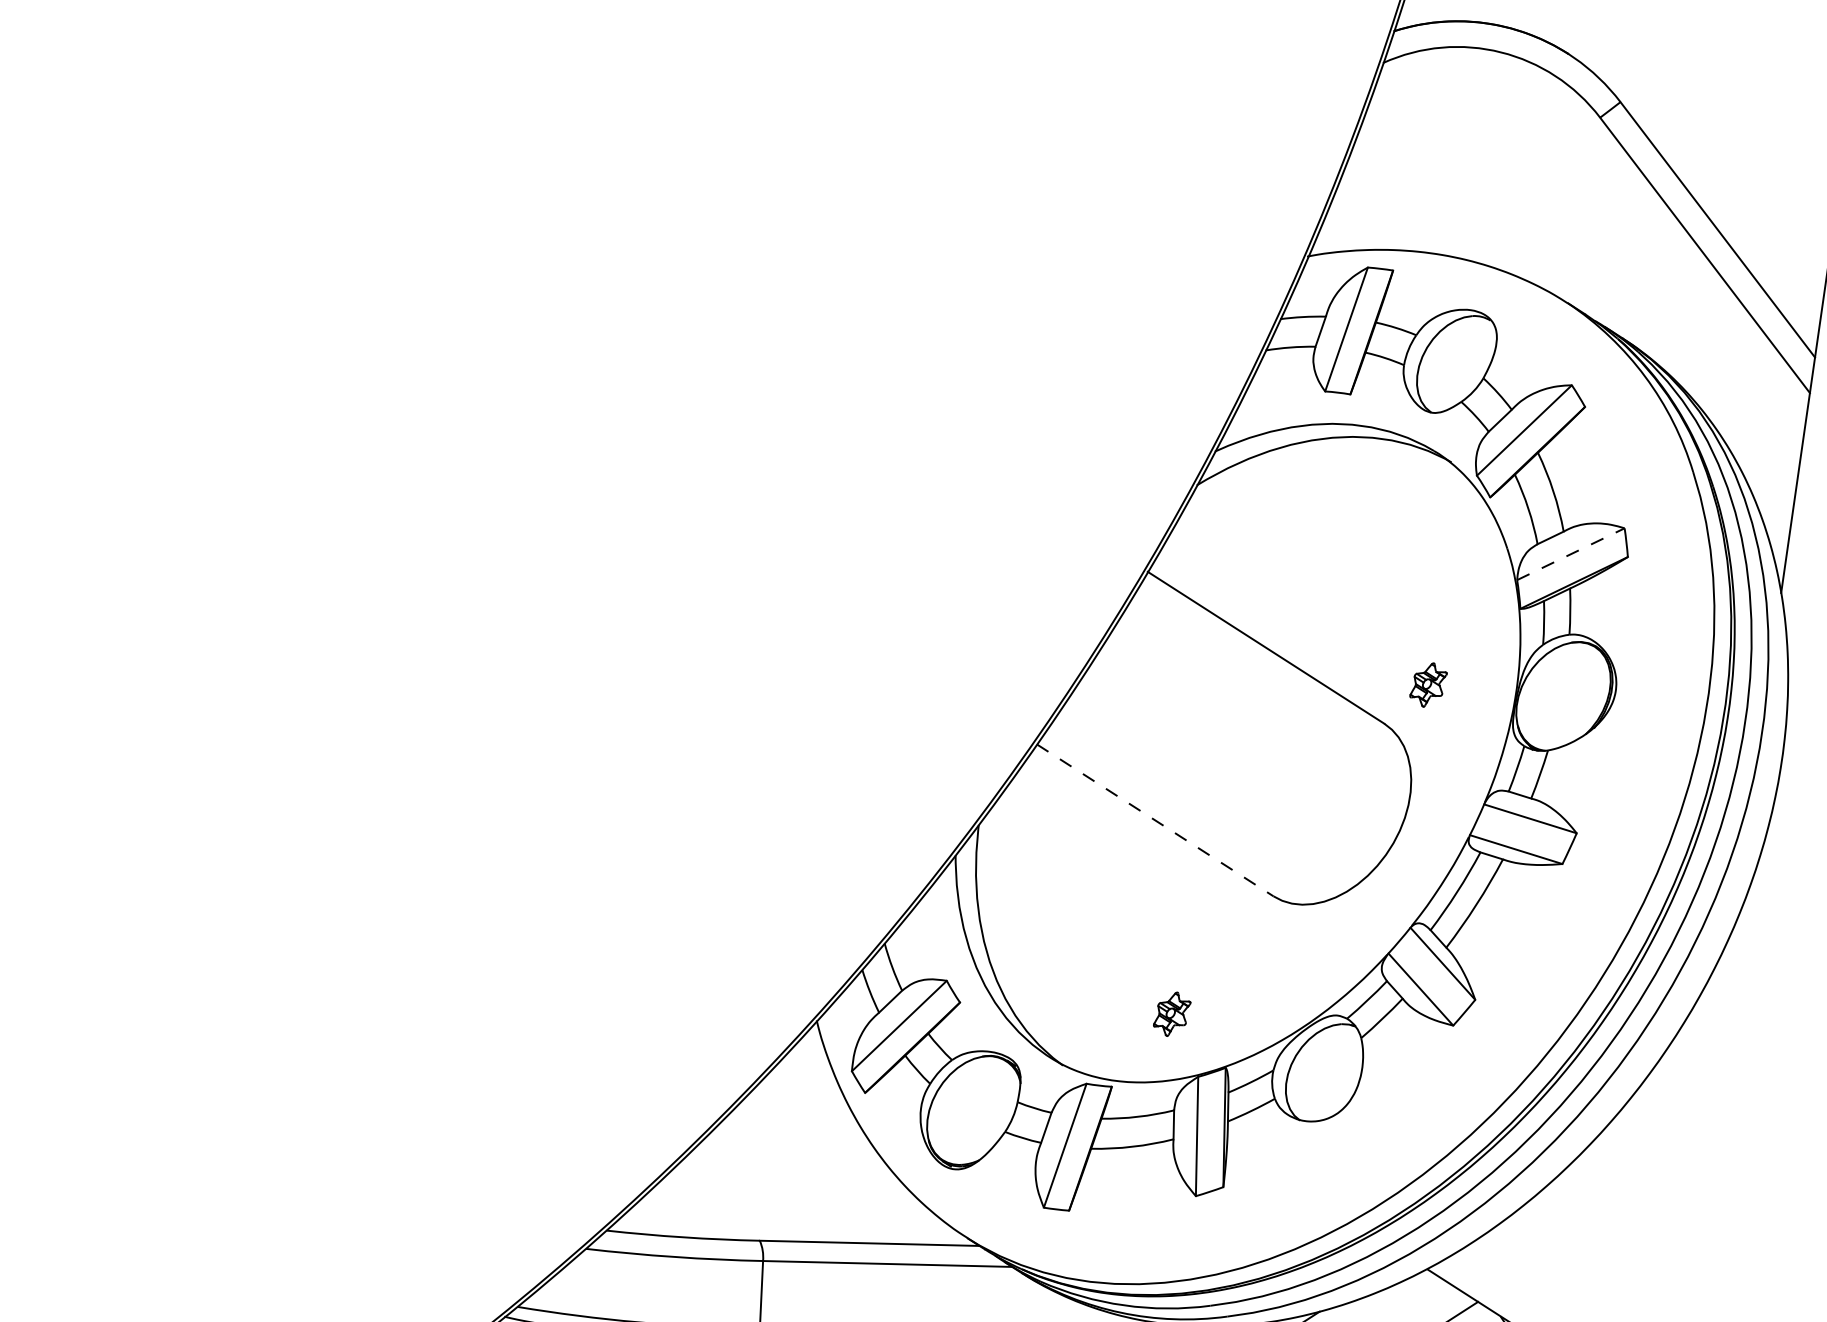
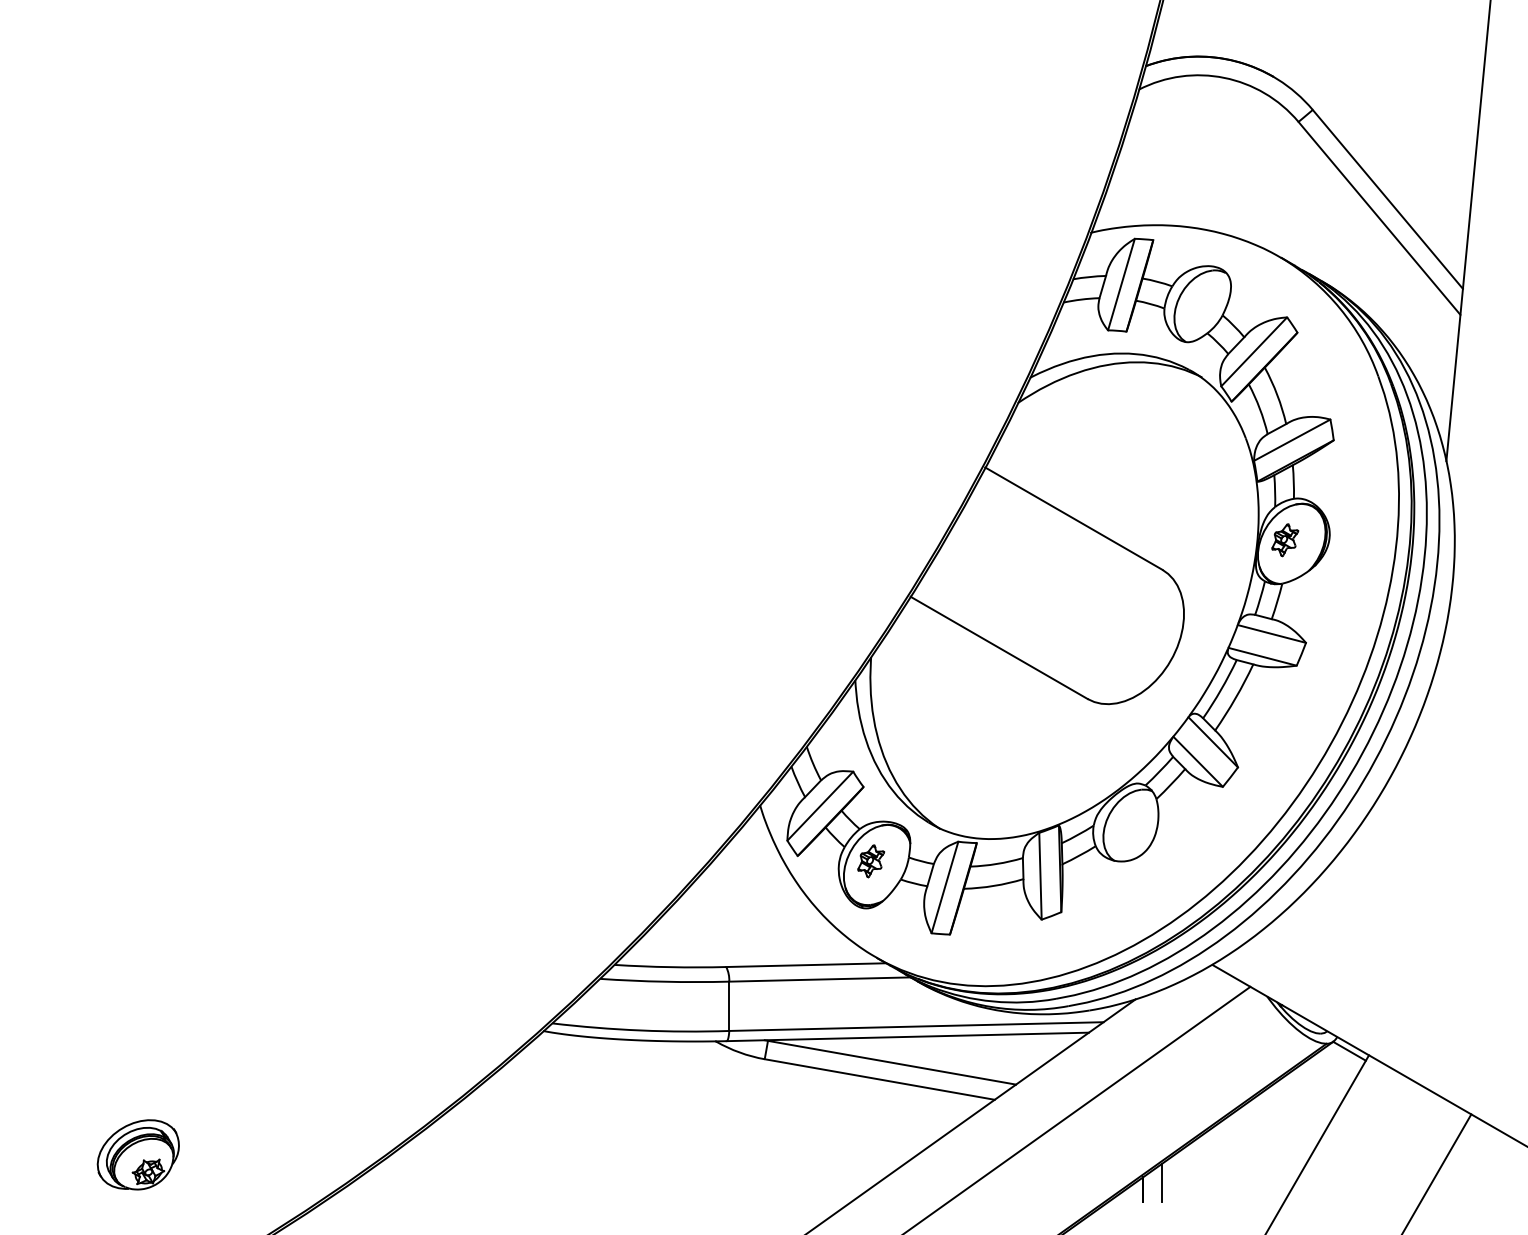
line: (1571, 553) -> (1292, 439), dashed -> solid
part: (1428, 685) -> (1285, 540), moved
line: (1155, 821) -> (999, 648), dashed -> solid
part: (1172, 1014) -> (871, 861), moved

